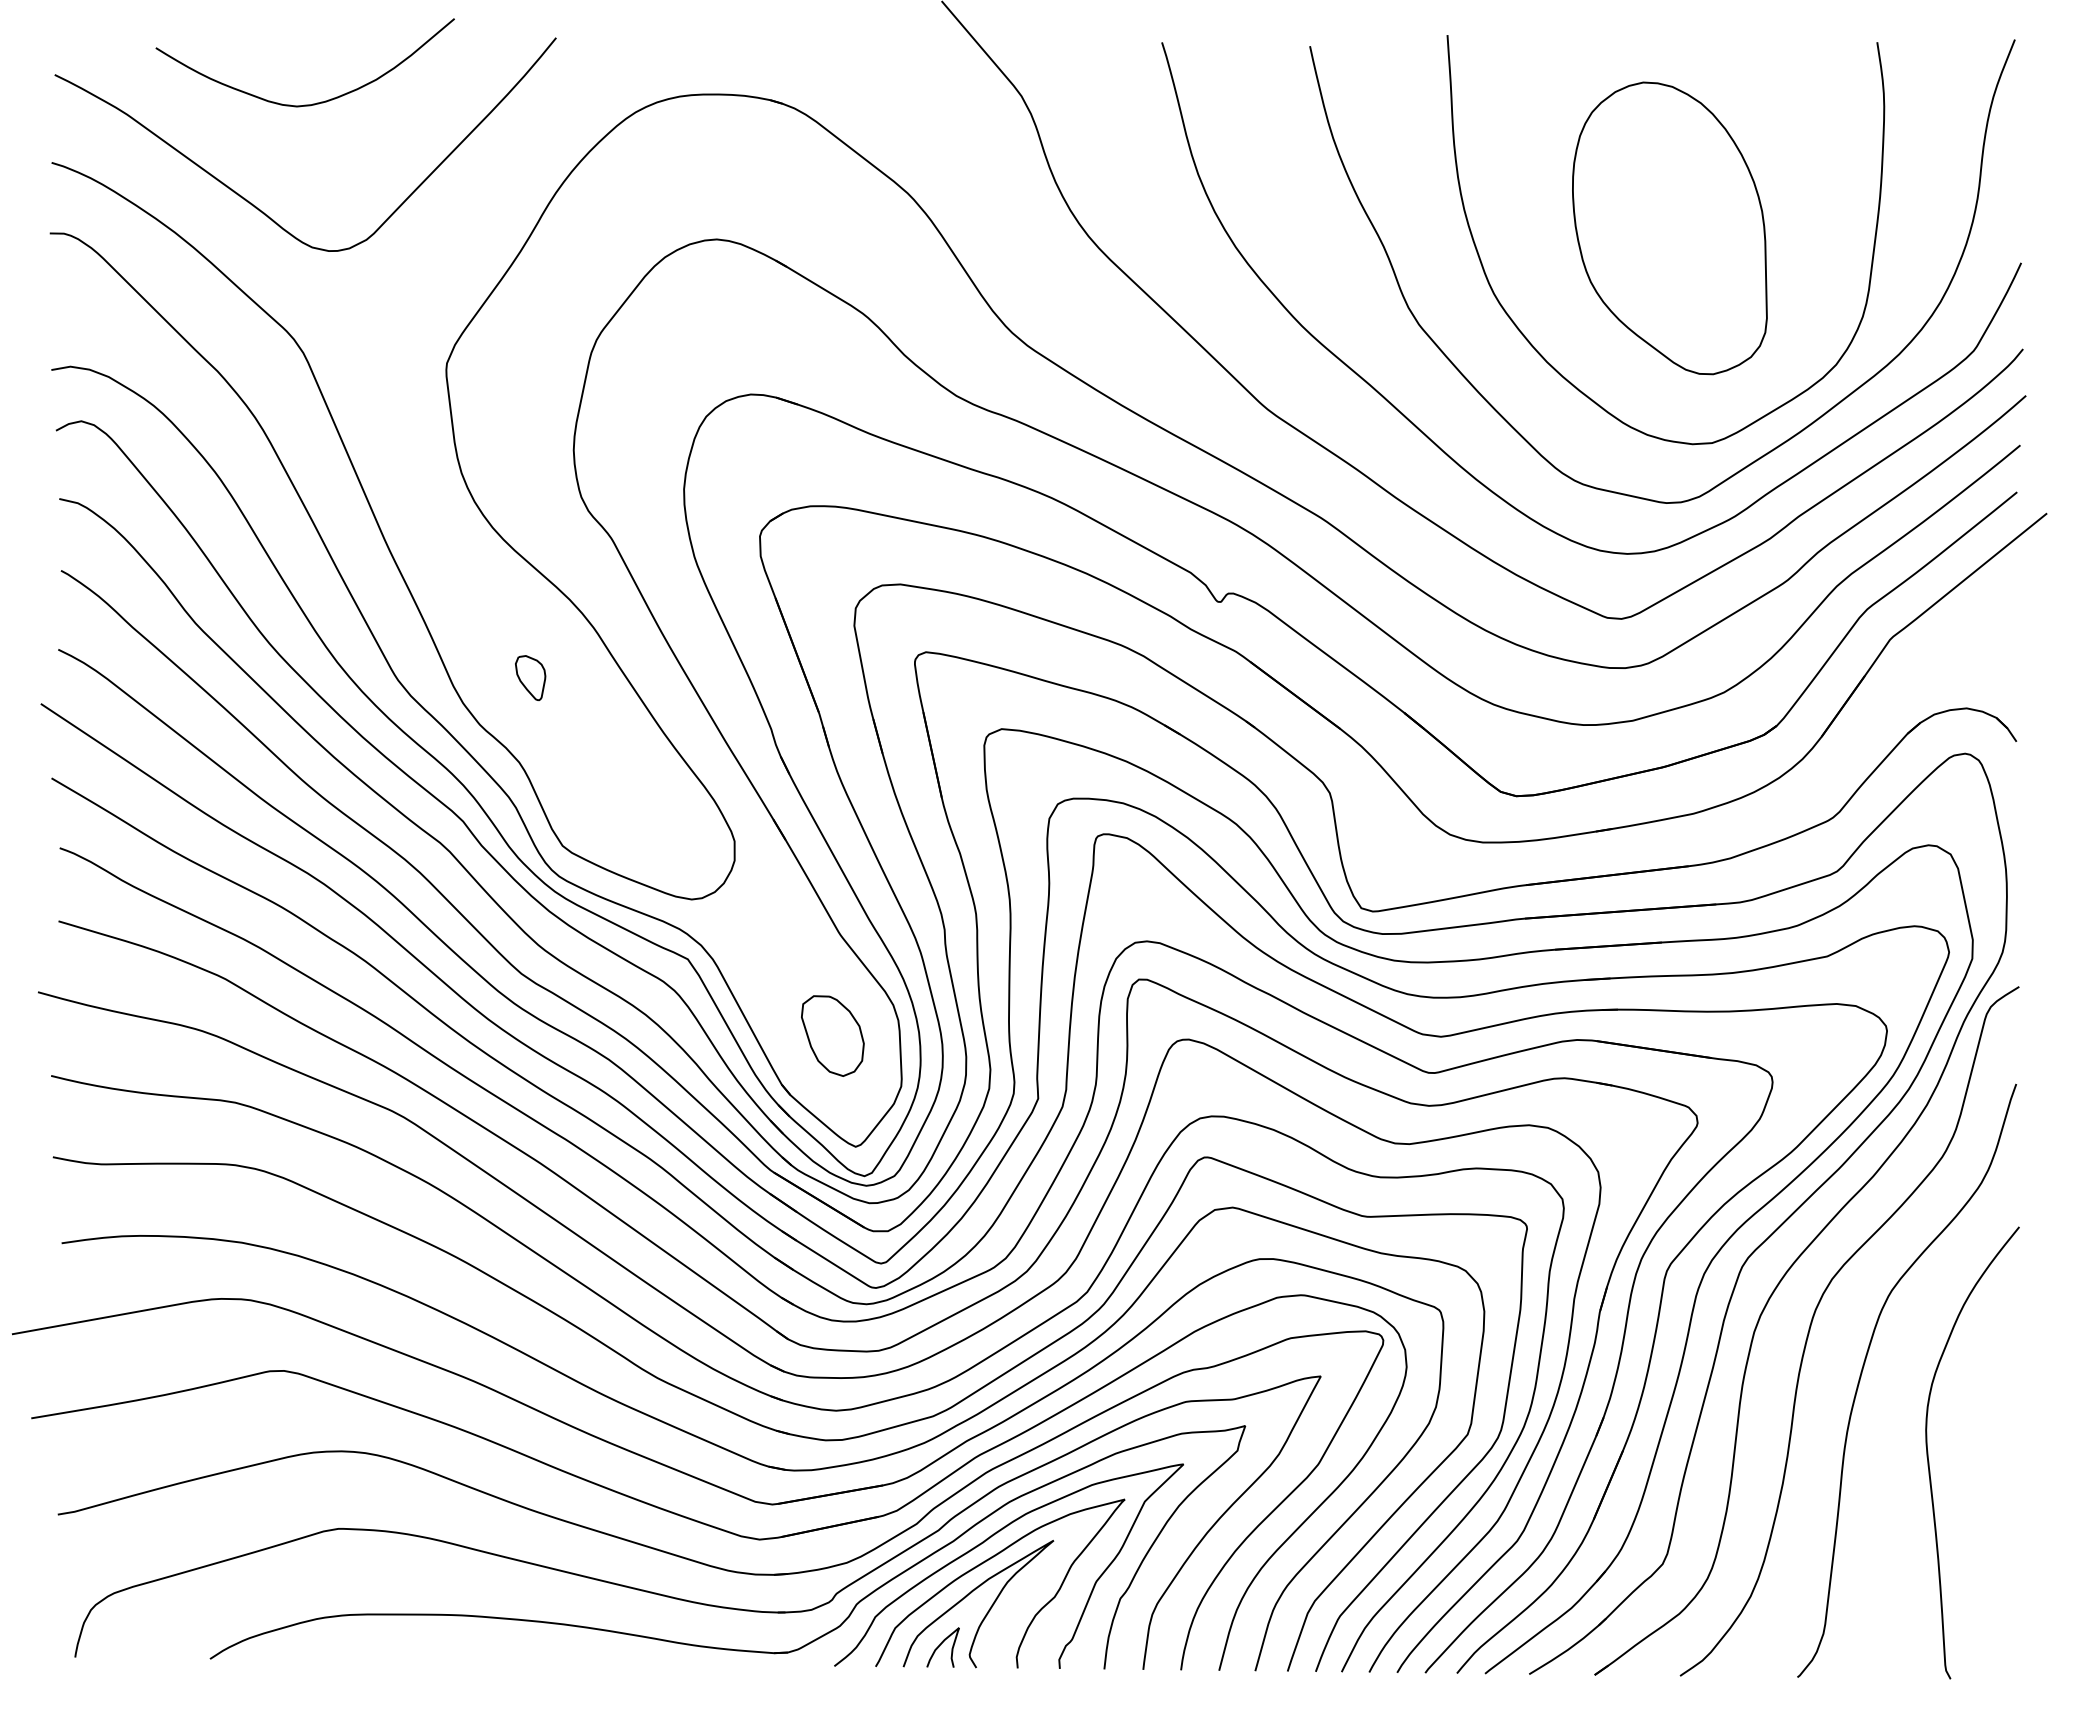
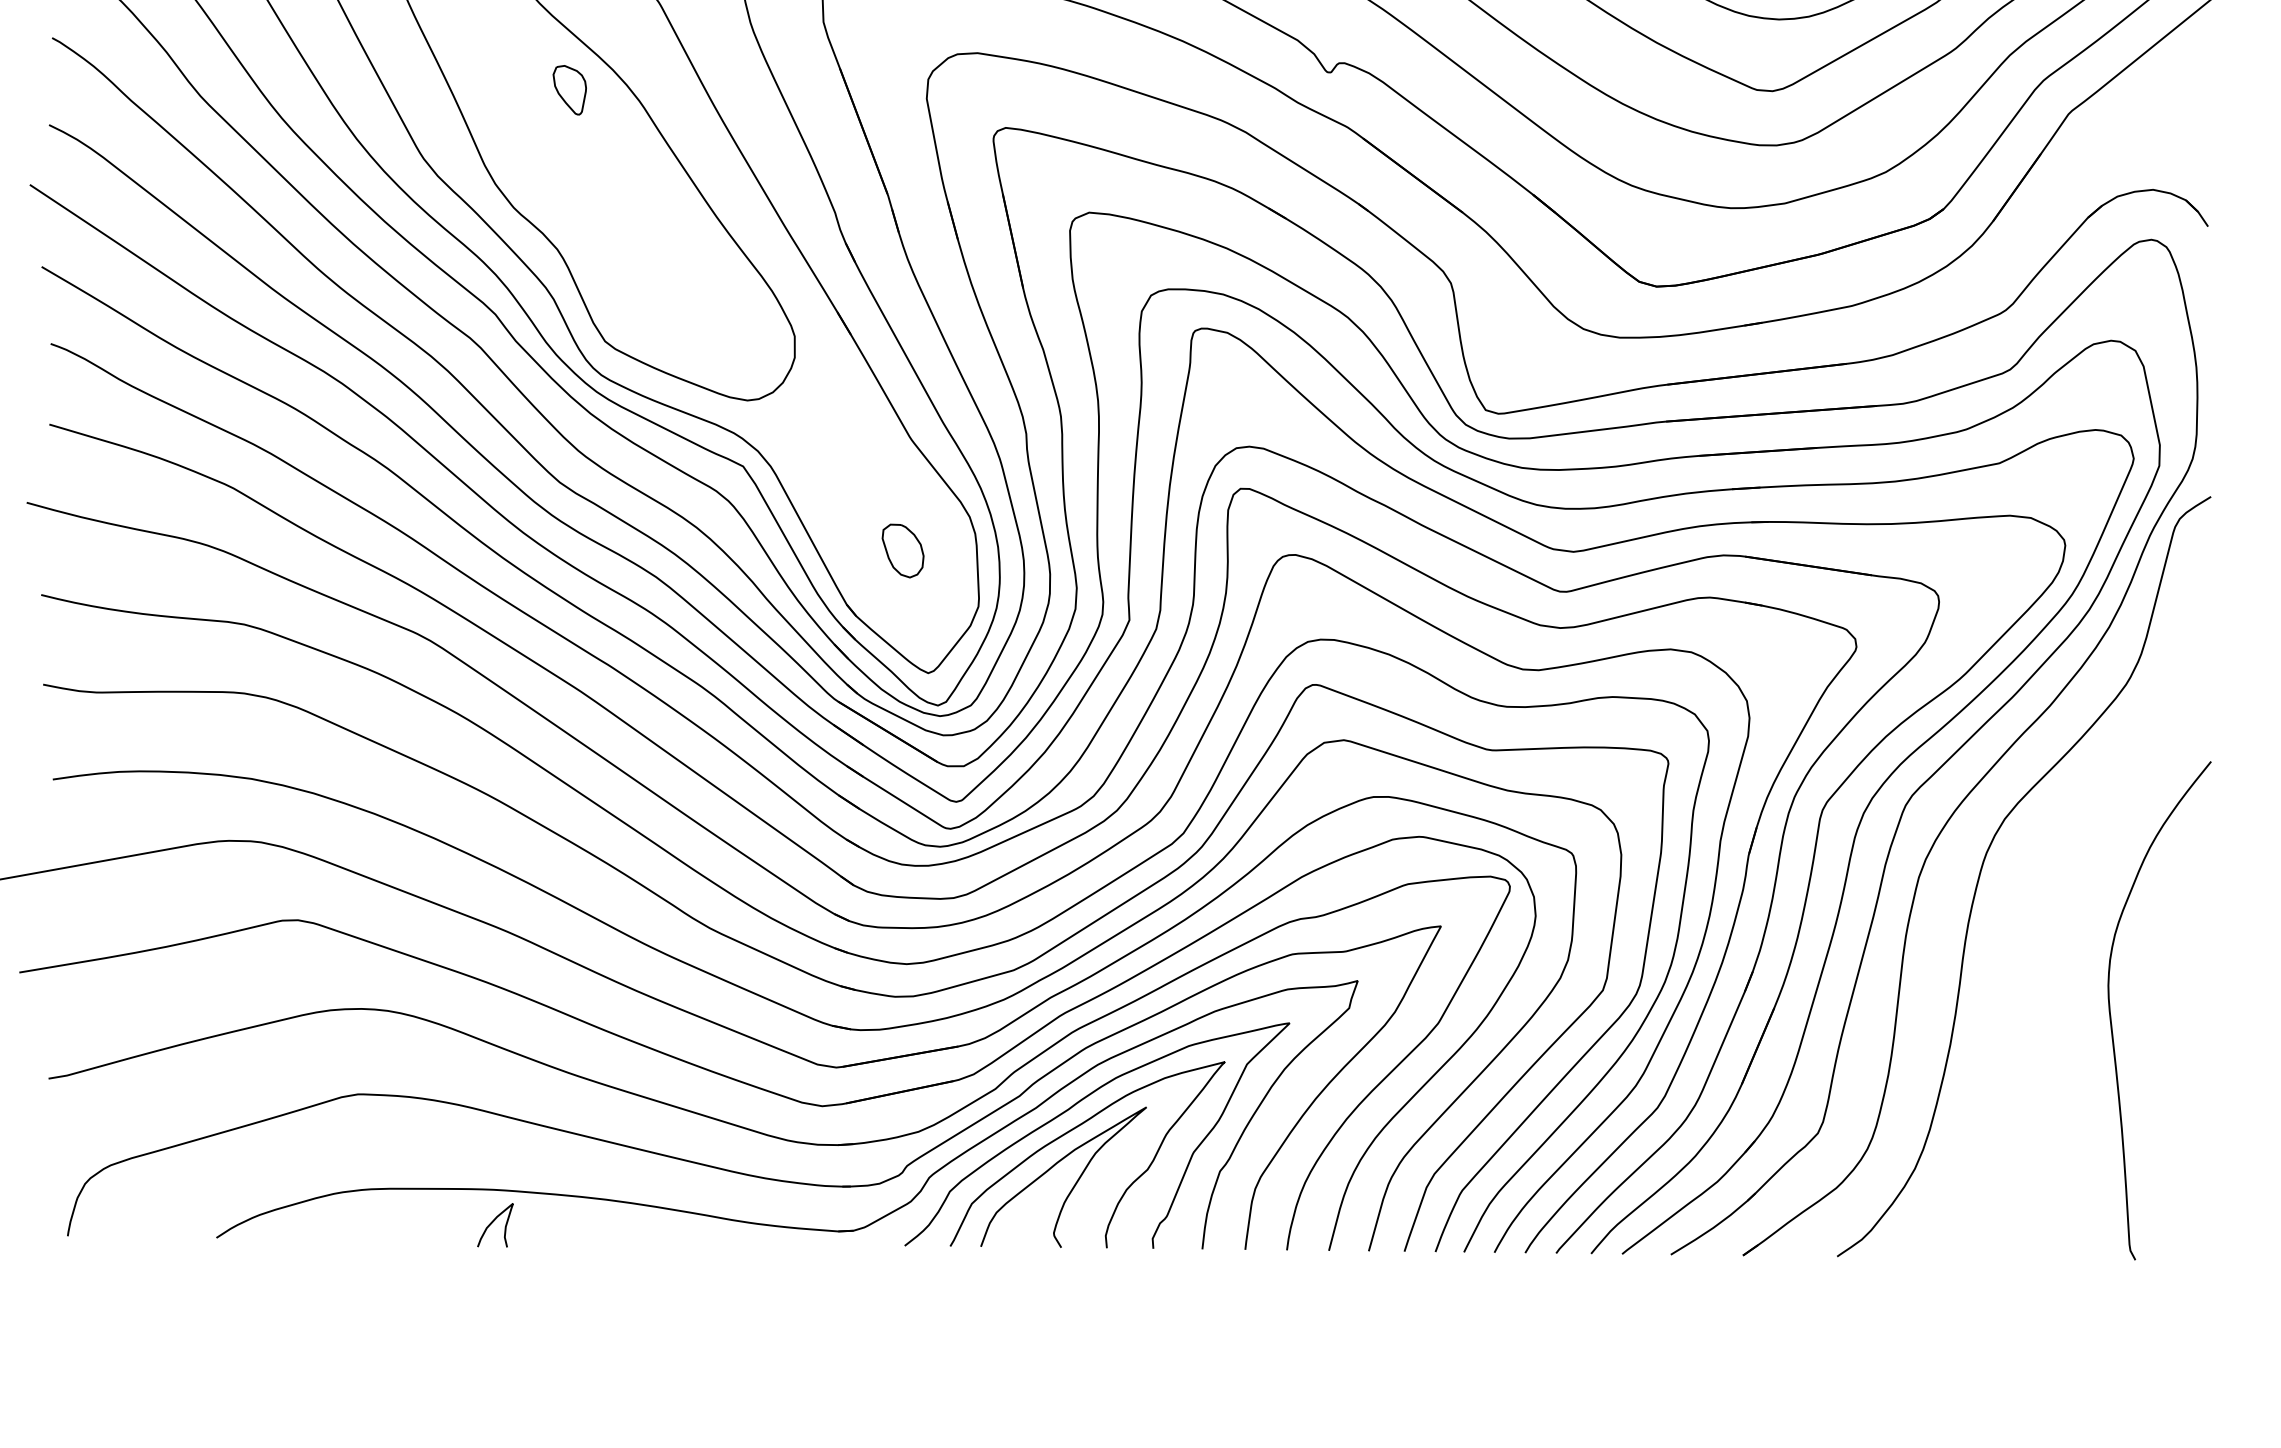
part: (530, 678) -> (569, 90), moved
part: (832, 1035) -> (902, 550), size x0.6
curve: (1863, 1370) -> (2039, 919), removed
curve: (940, 1645) -> (492, 1222), moved

